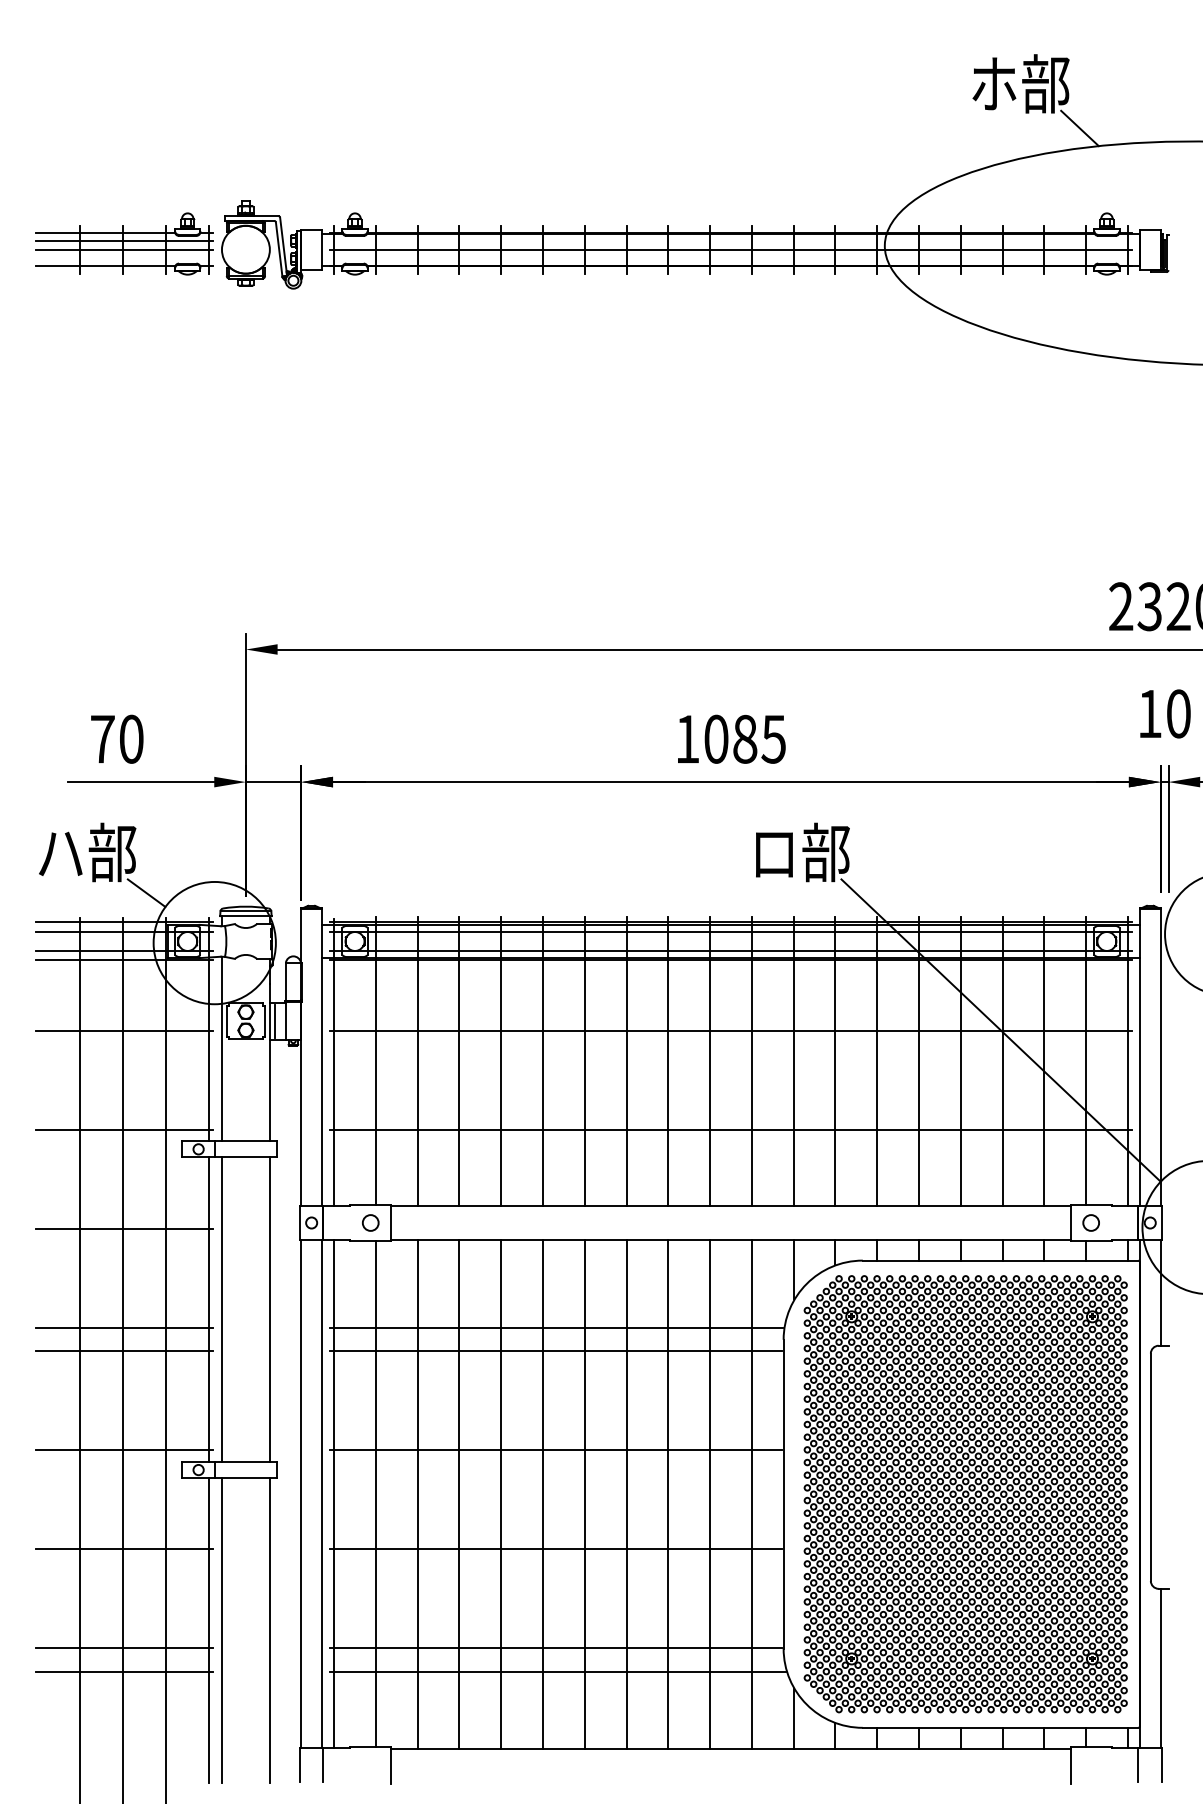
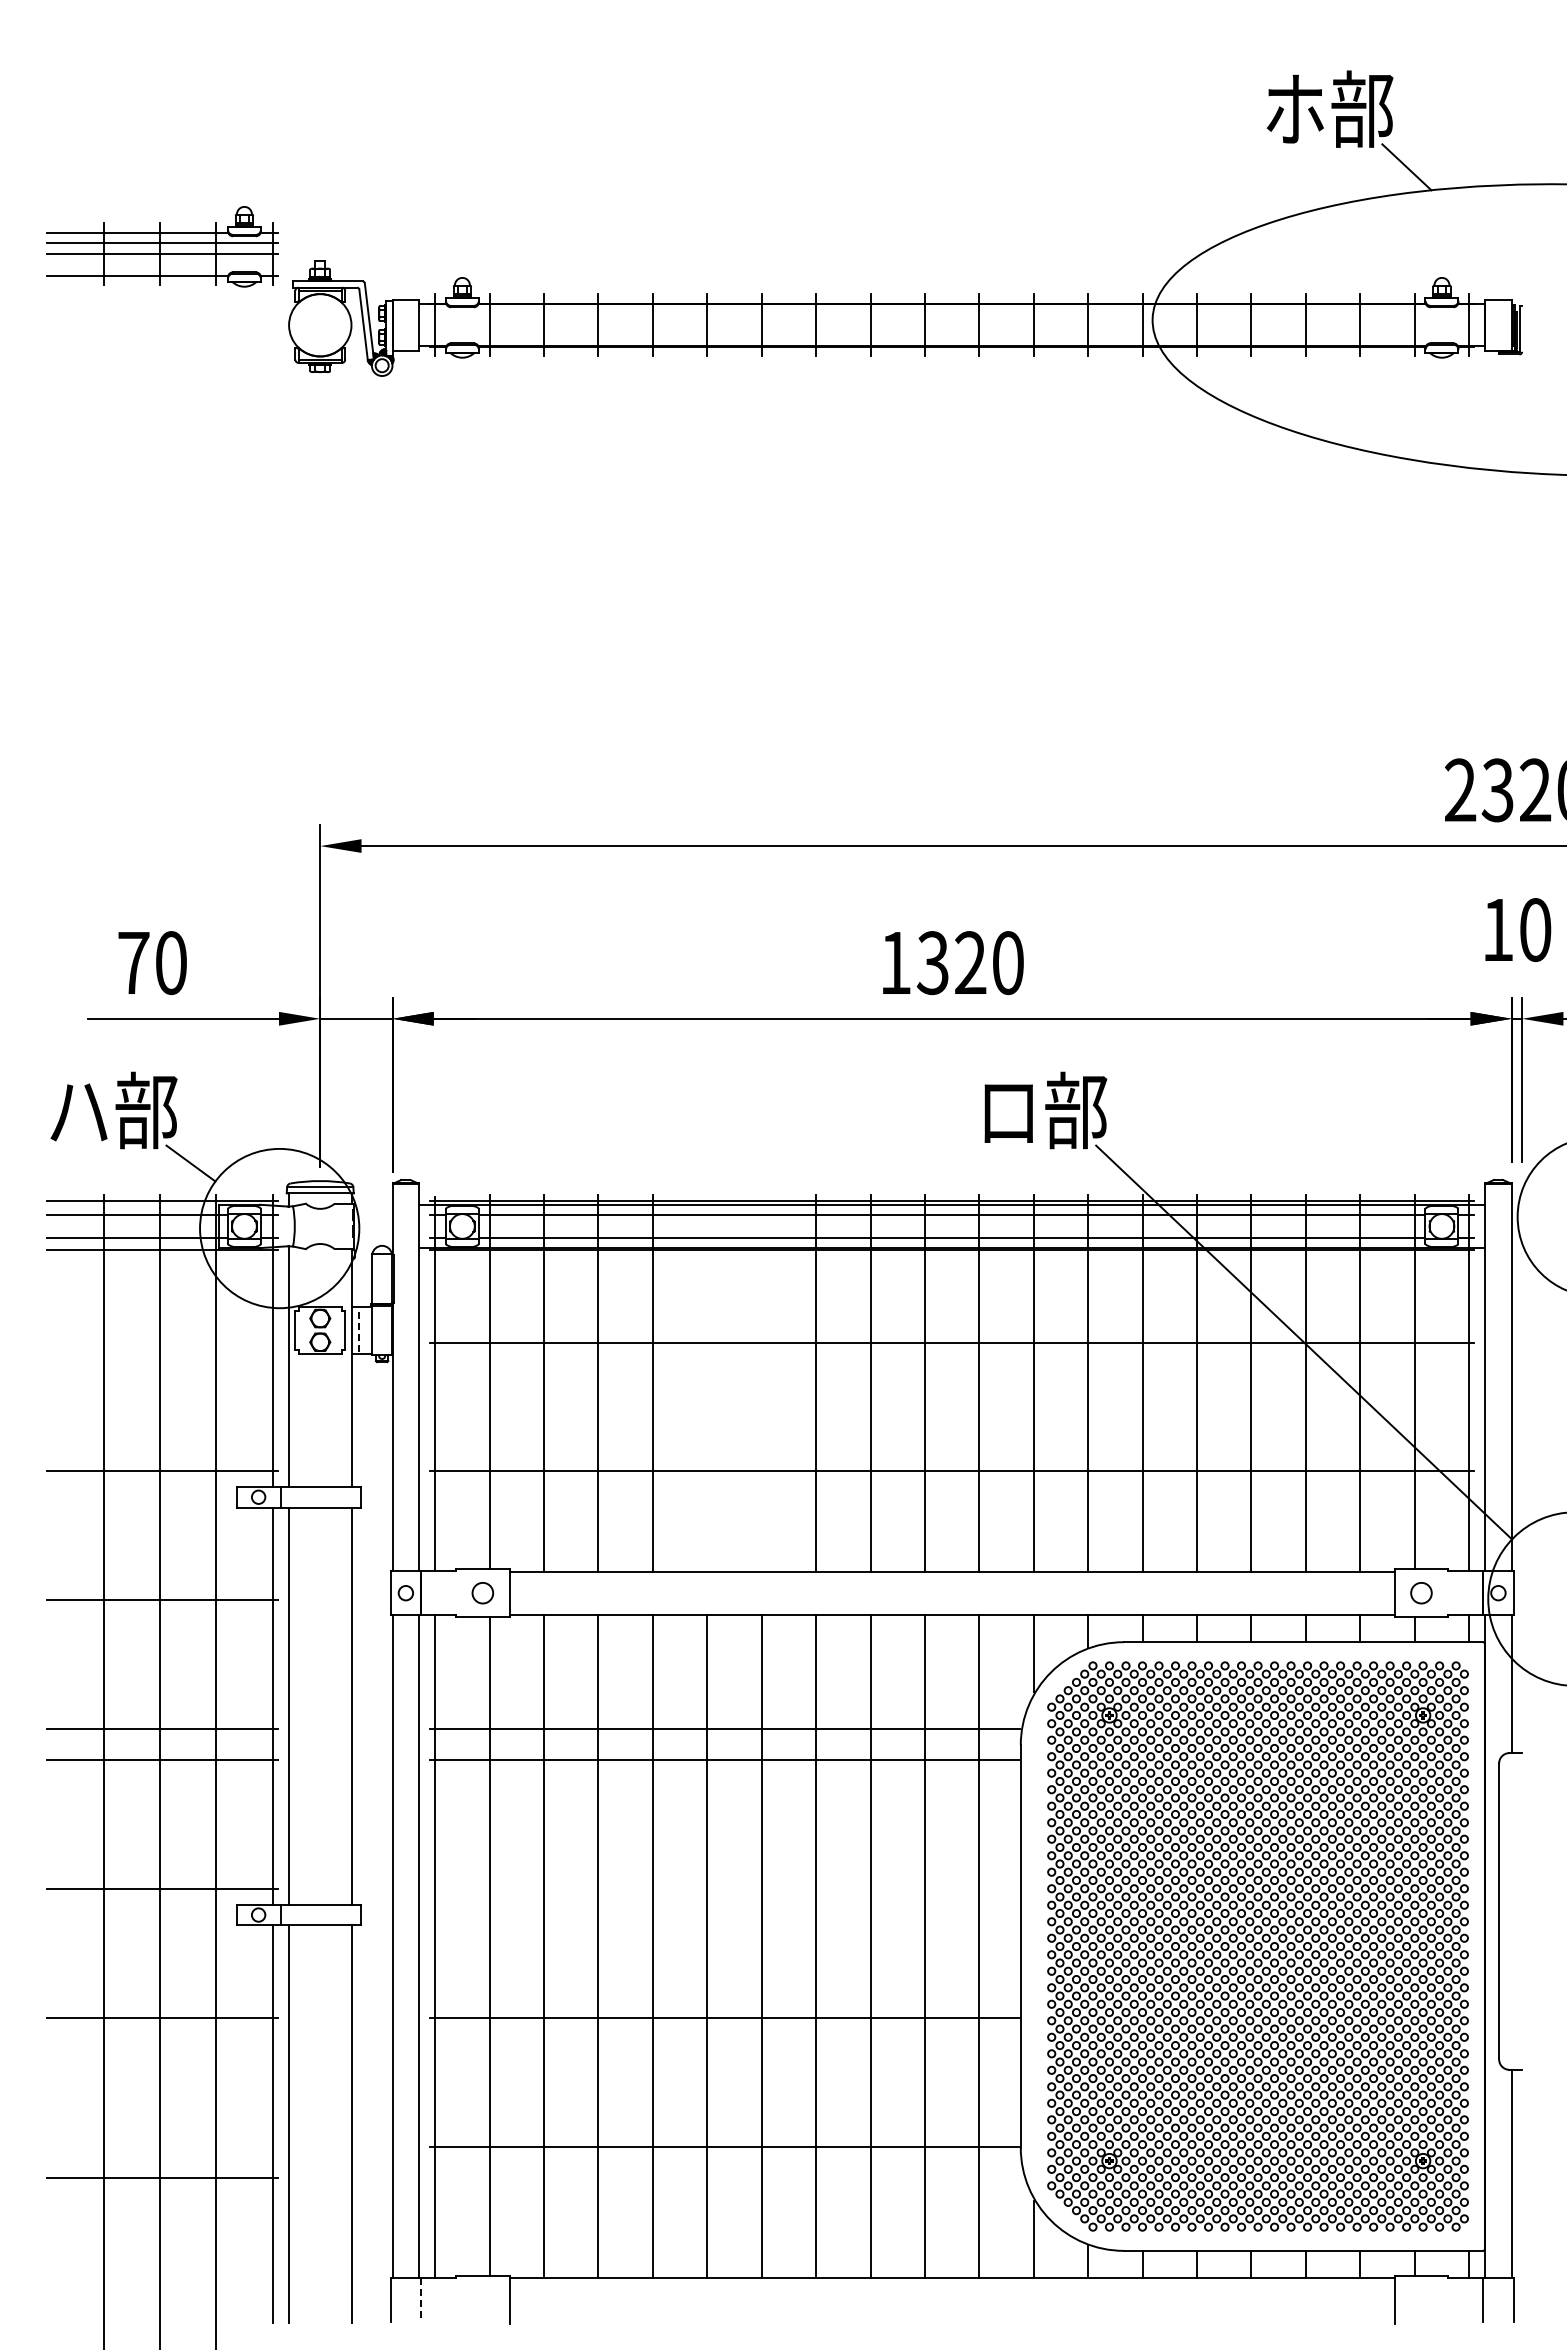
part: (124, 243) -> (162, 246), moved
line: (731, 249) -> (952, 325), removed
text: (744, 739) -> (969, 963), 1085 -> 1320
line: (275, 1020) -> (358, 1329), solid -> dashed
line: (124, 1030) -> (162, 1342), removed
line: (543, 1061) -> (707, 1382), removed
line: (584, 1061) -> (761, 1382), removed
line: (556, 1450) -> (724, 1889), removed
line: (124, 1648) -> (162, 2147), removed
line: (557, 1672) -> (726, 2178), removed
line: (323, 1765) -> (421, 2300), solid -> dashed

